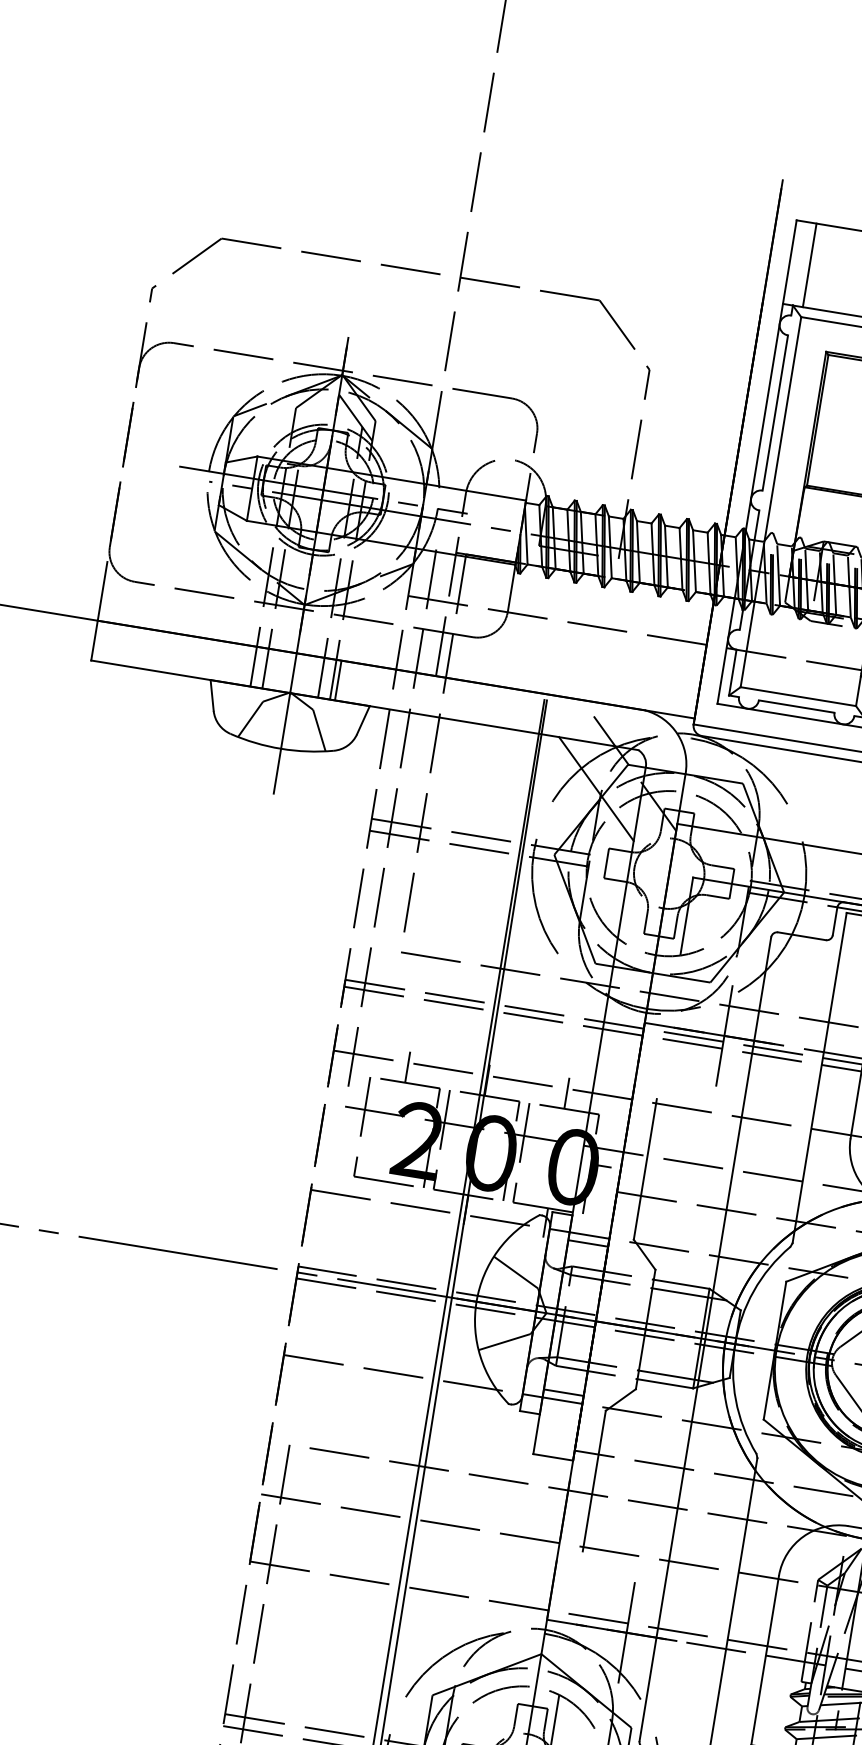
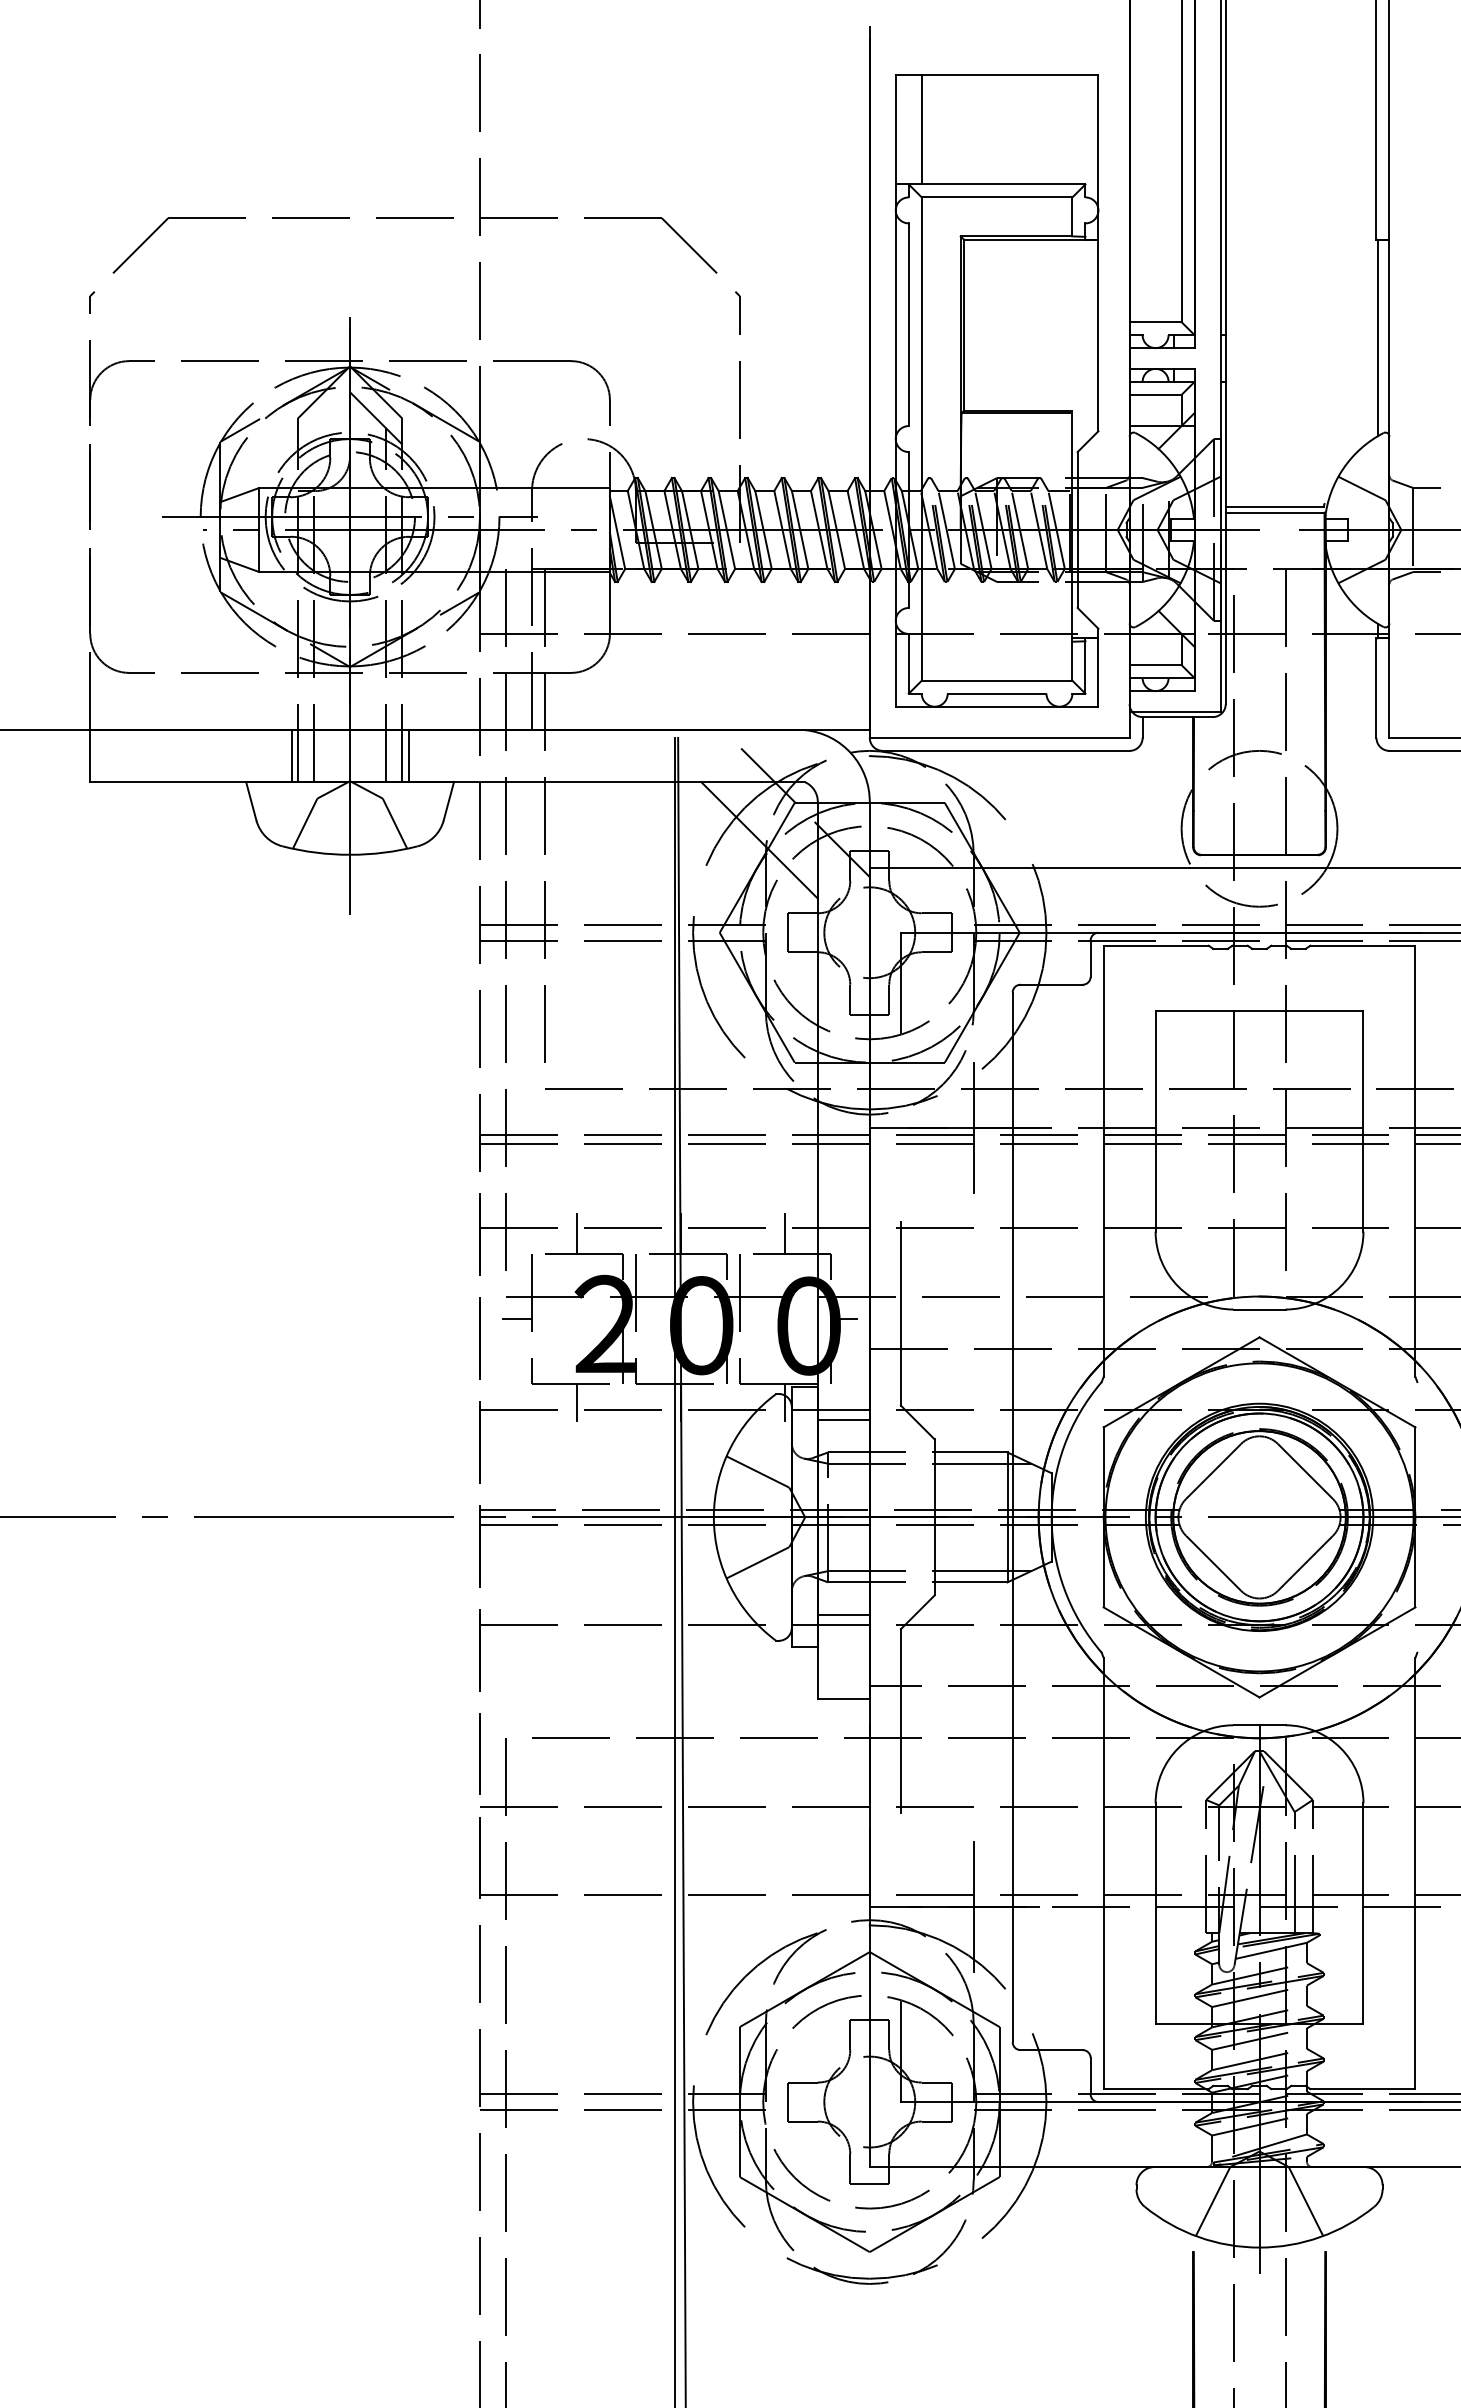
line: (248, 666) -> (291, 756), added
line: (350, 1124) -> (516, 1318), added
line: (386, 1196) -> (577, 1402), added

